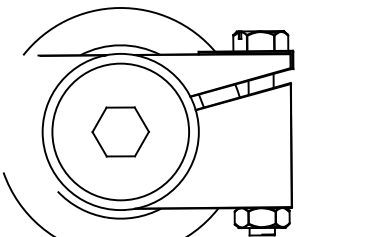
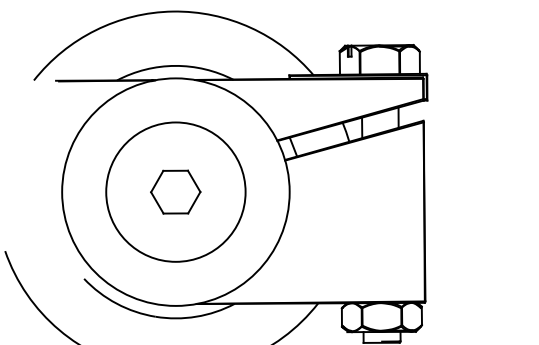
circle: (120, 131) -> (175, 191), size x0.7
part: (120, 131) -> (175, 191), size x0.6

